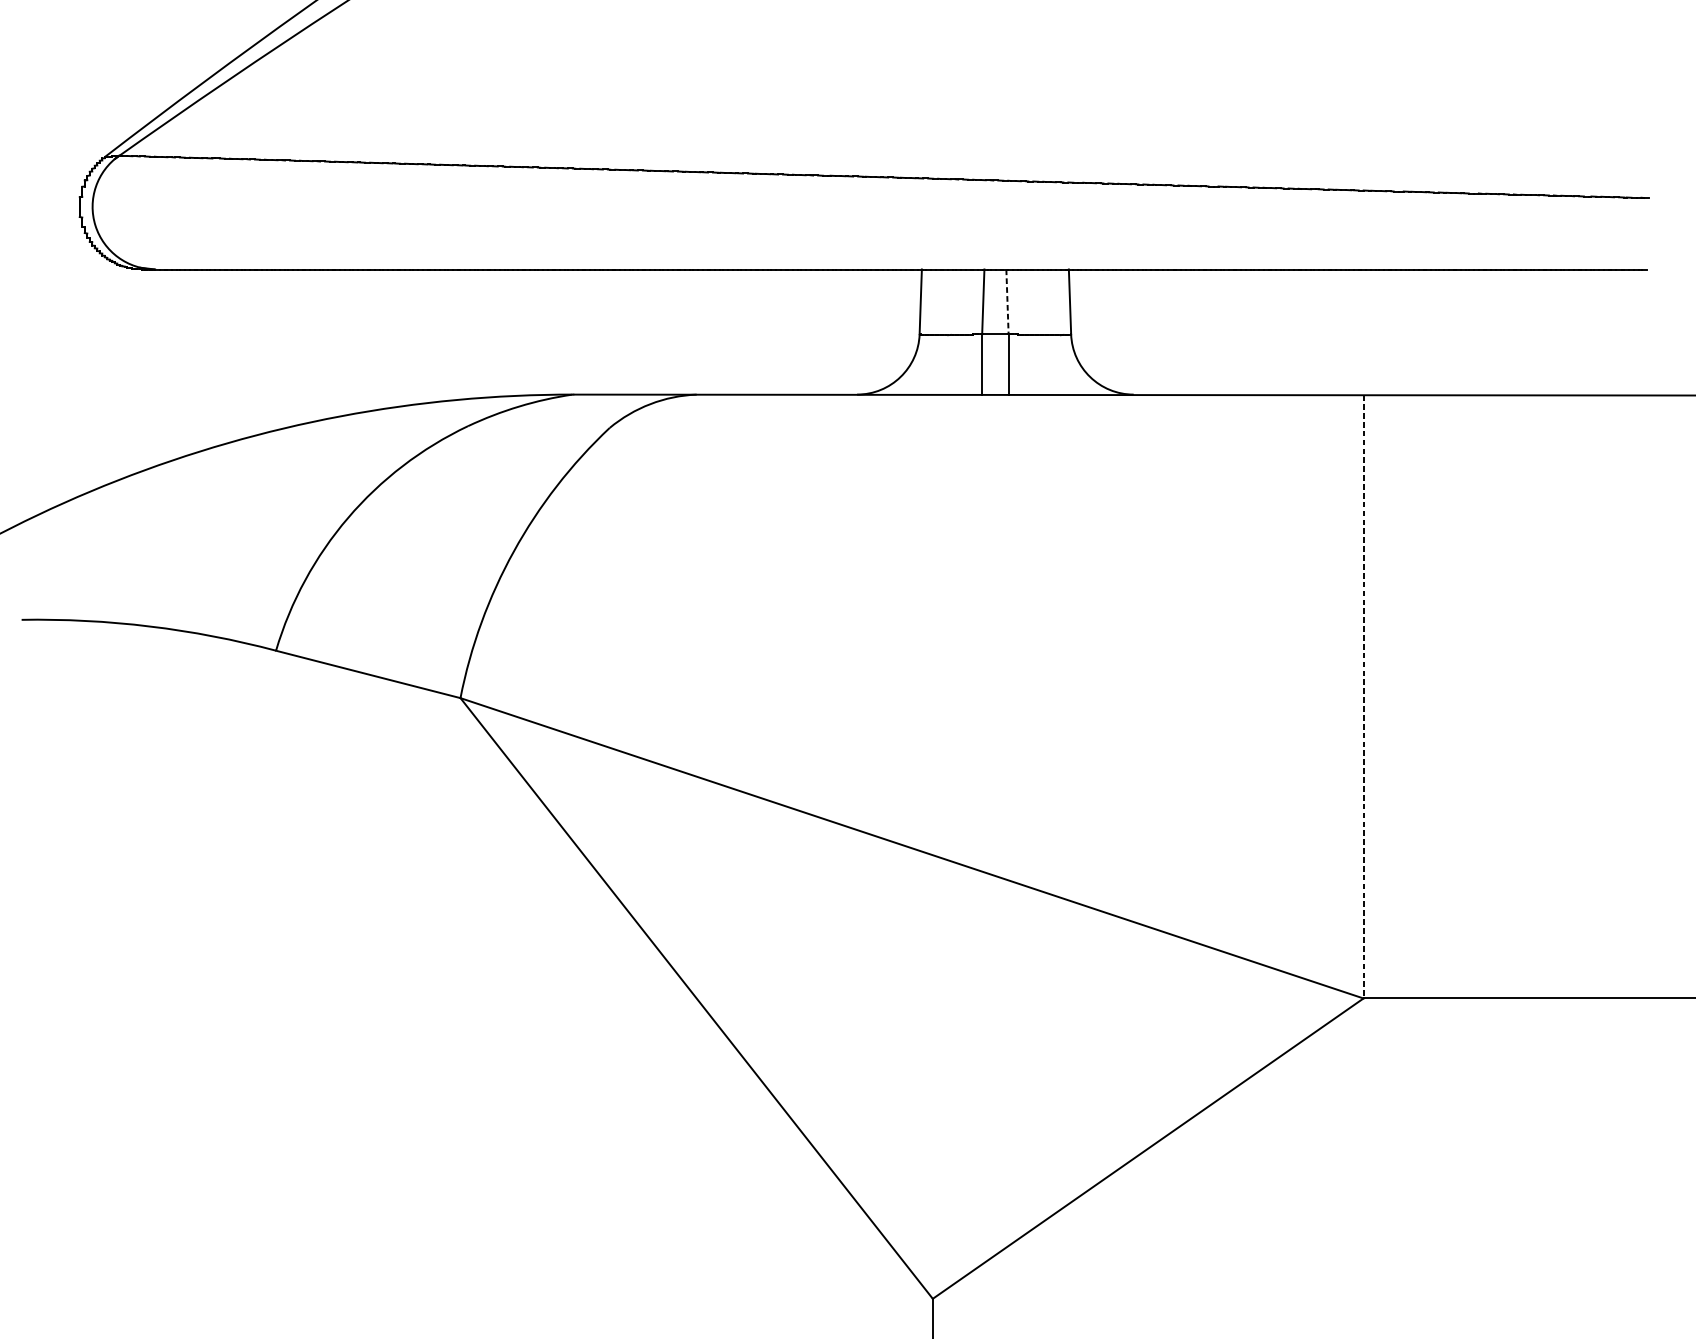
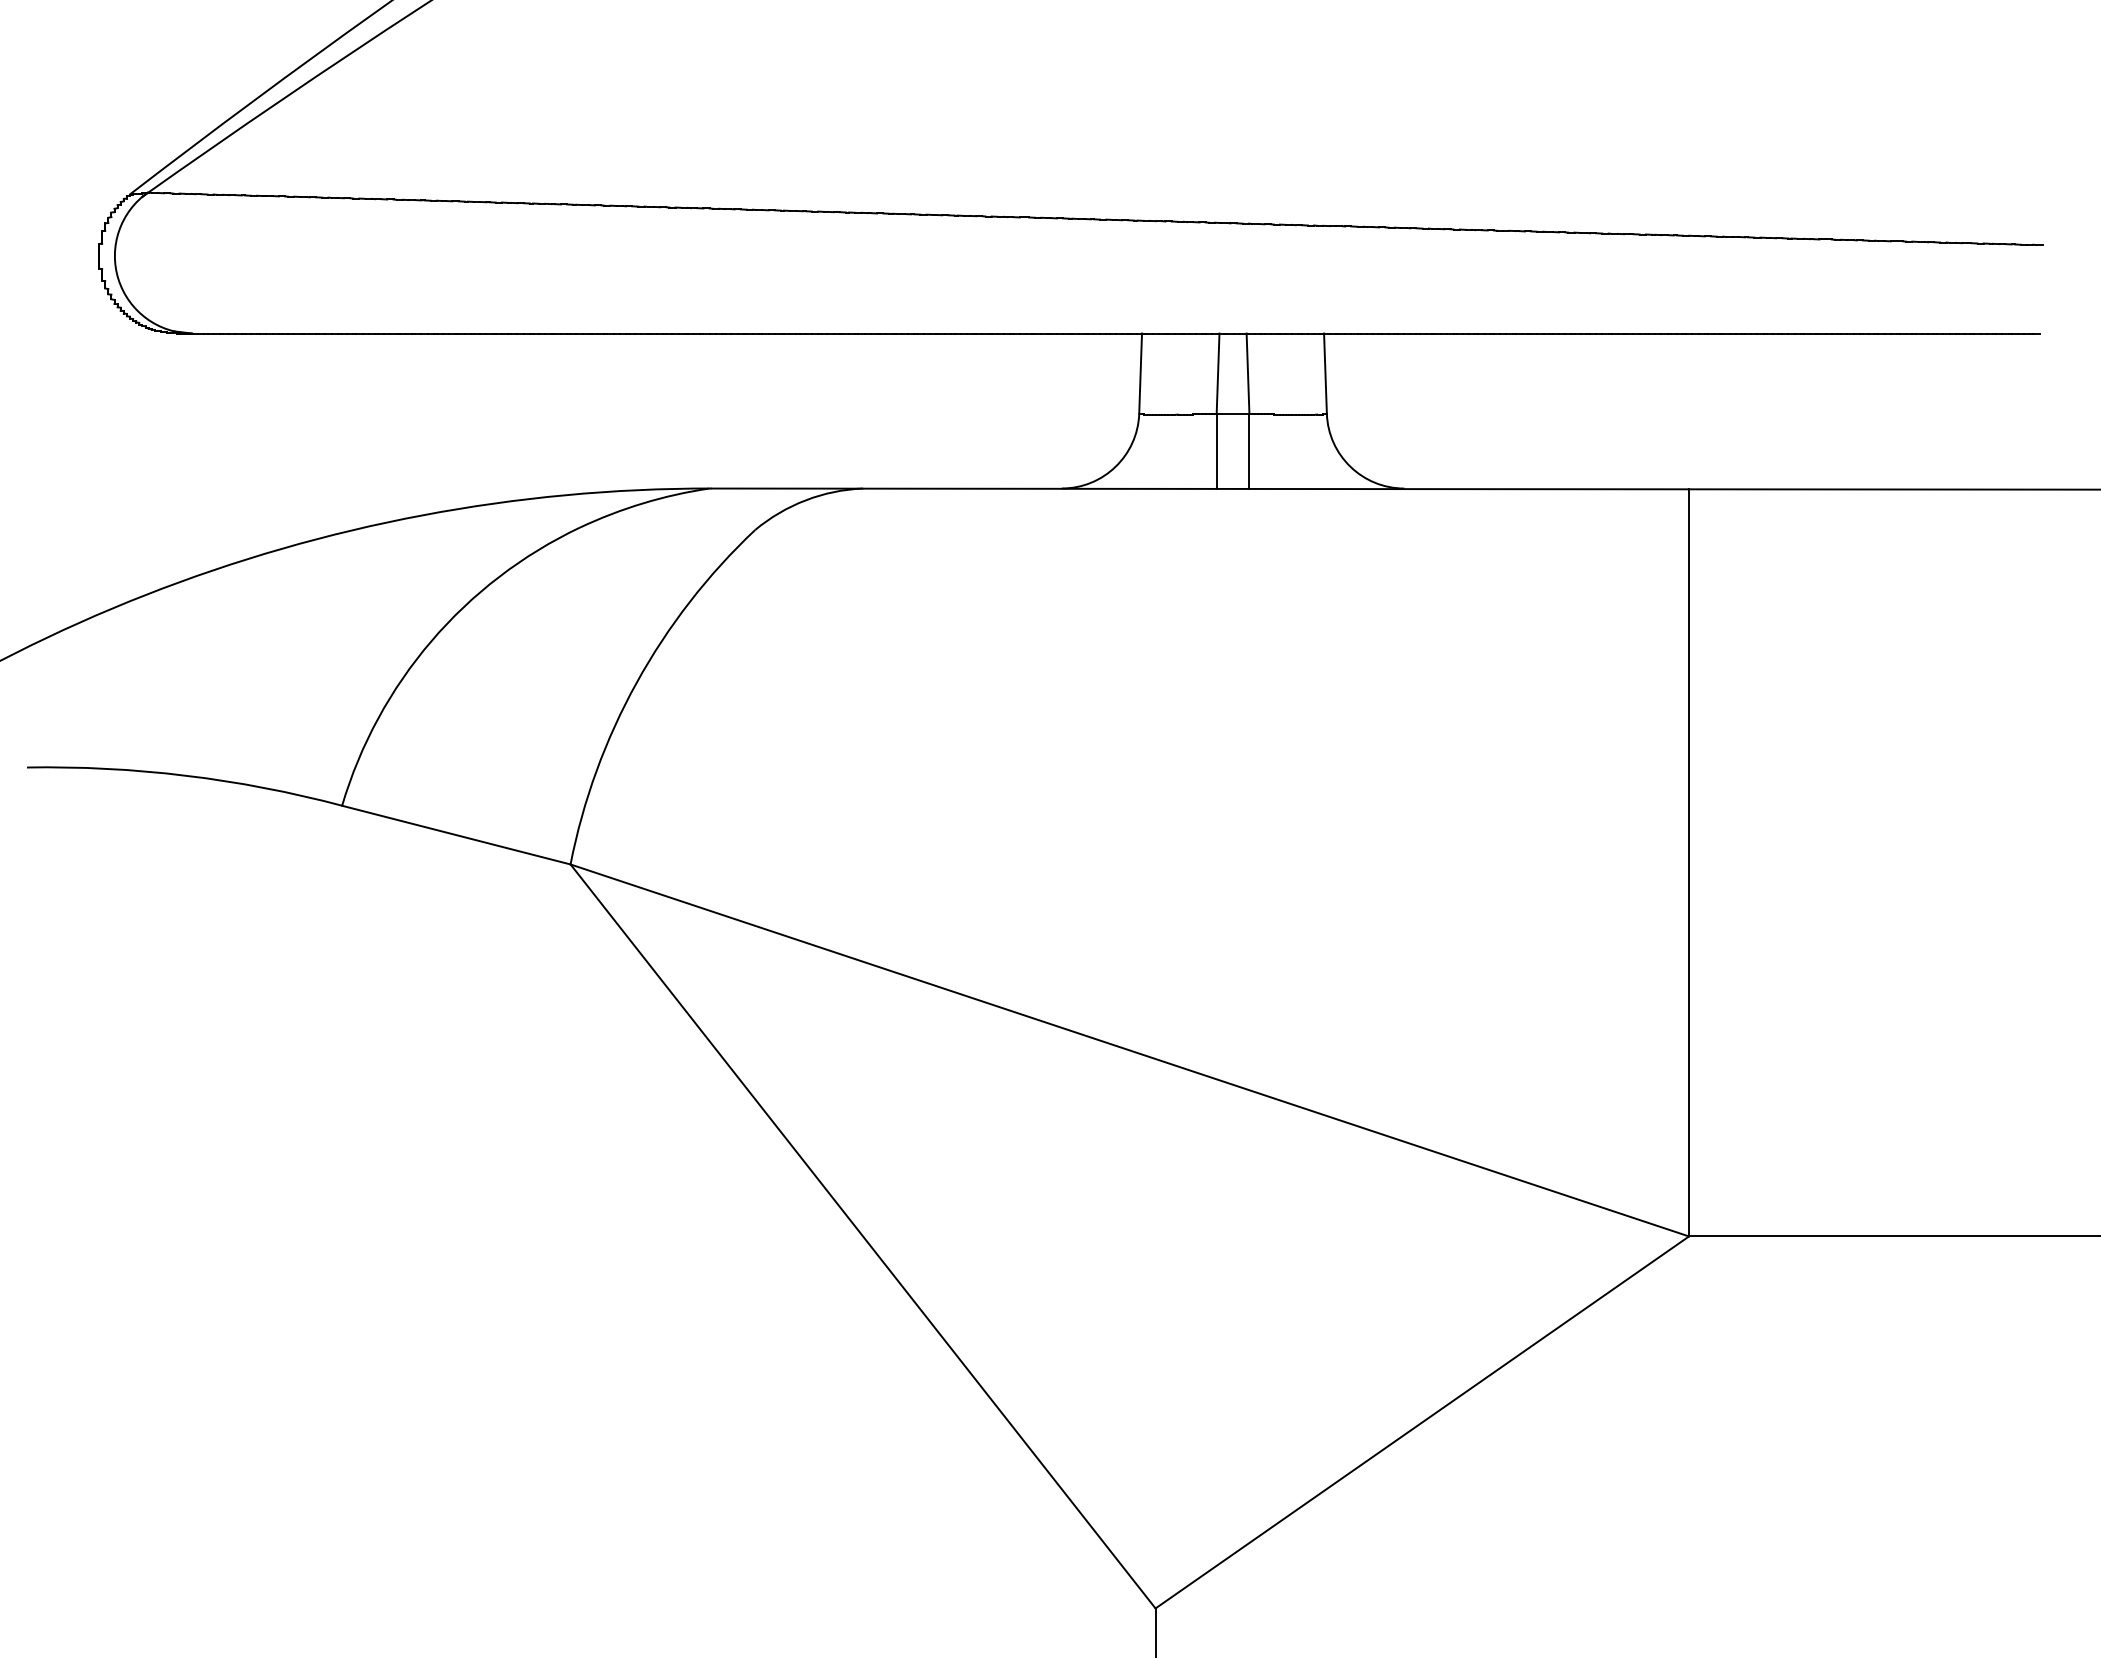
line: (1007, 302) -> (1248, 374), dashed -> solid
line: (1363, 696) -> (1689, 862), dashed -> solid

